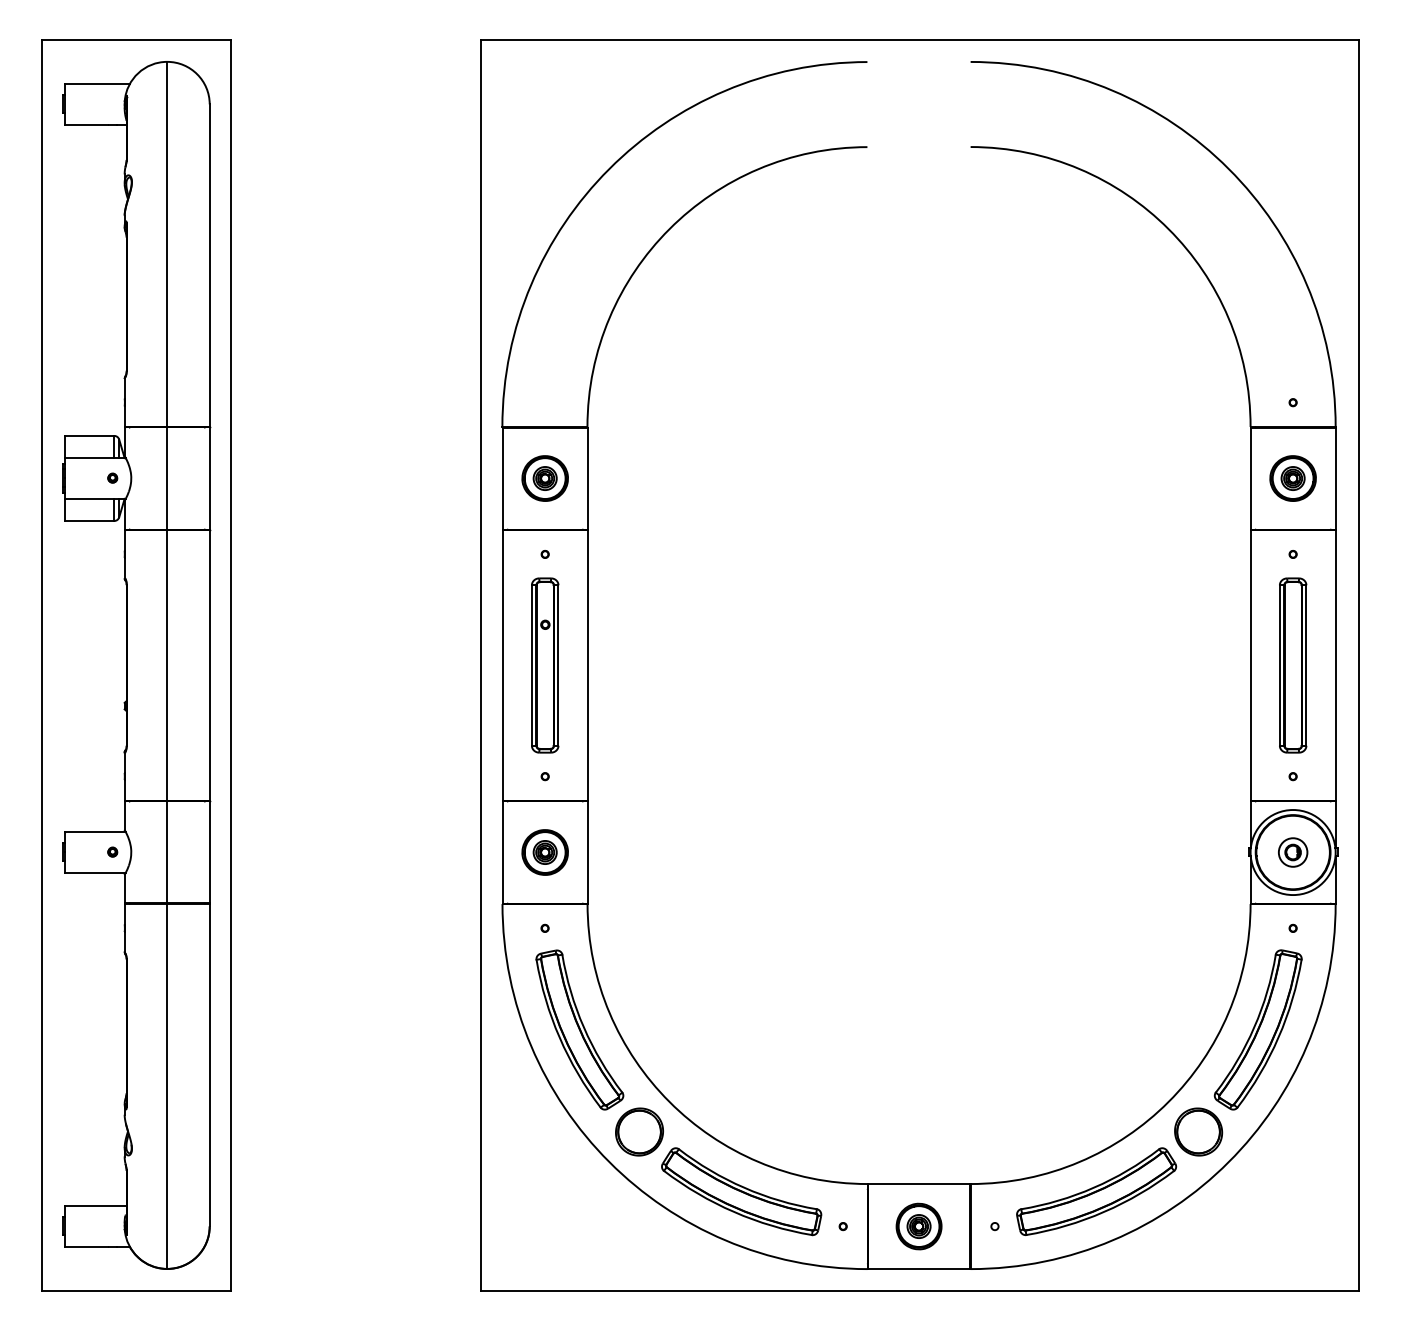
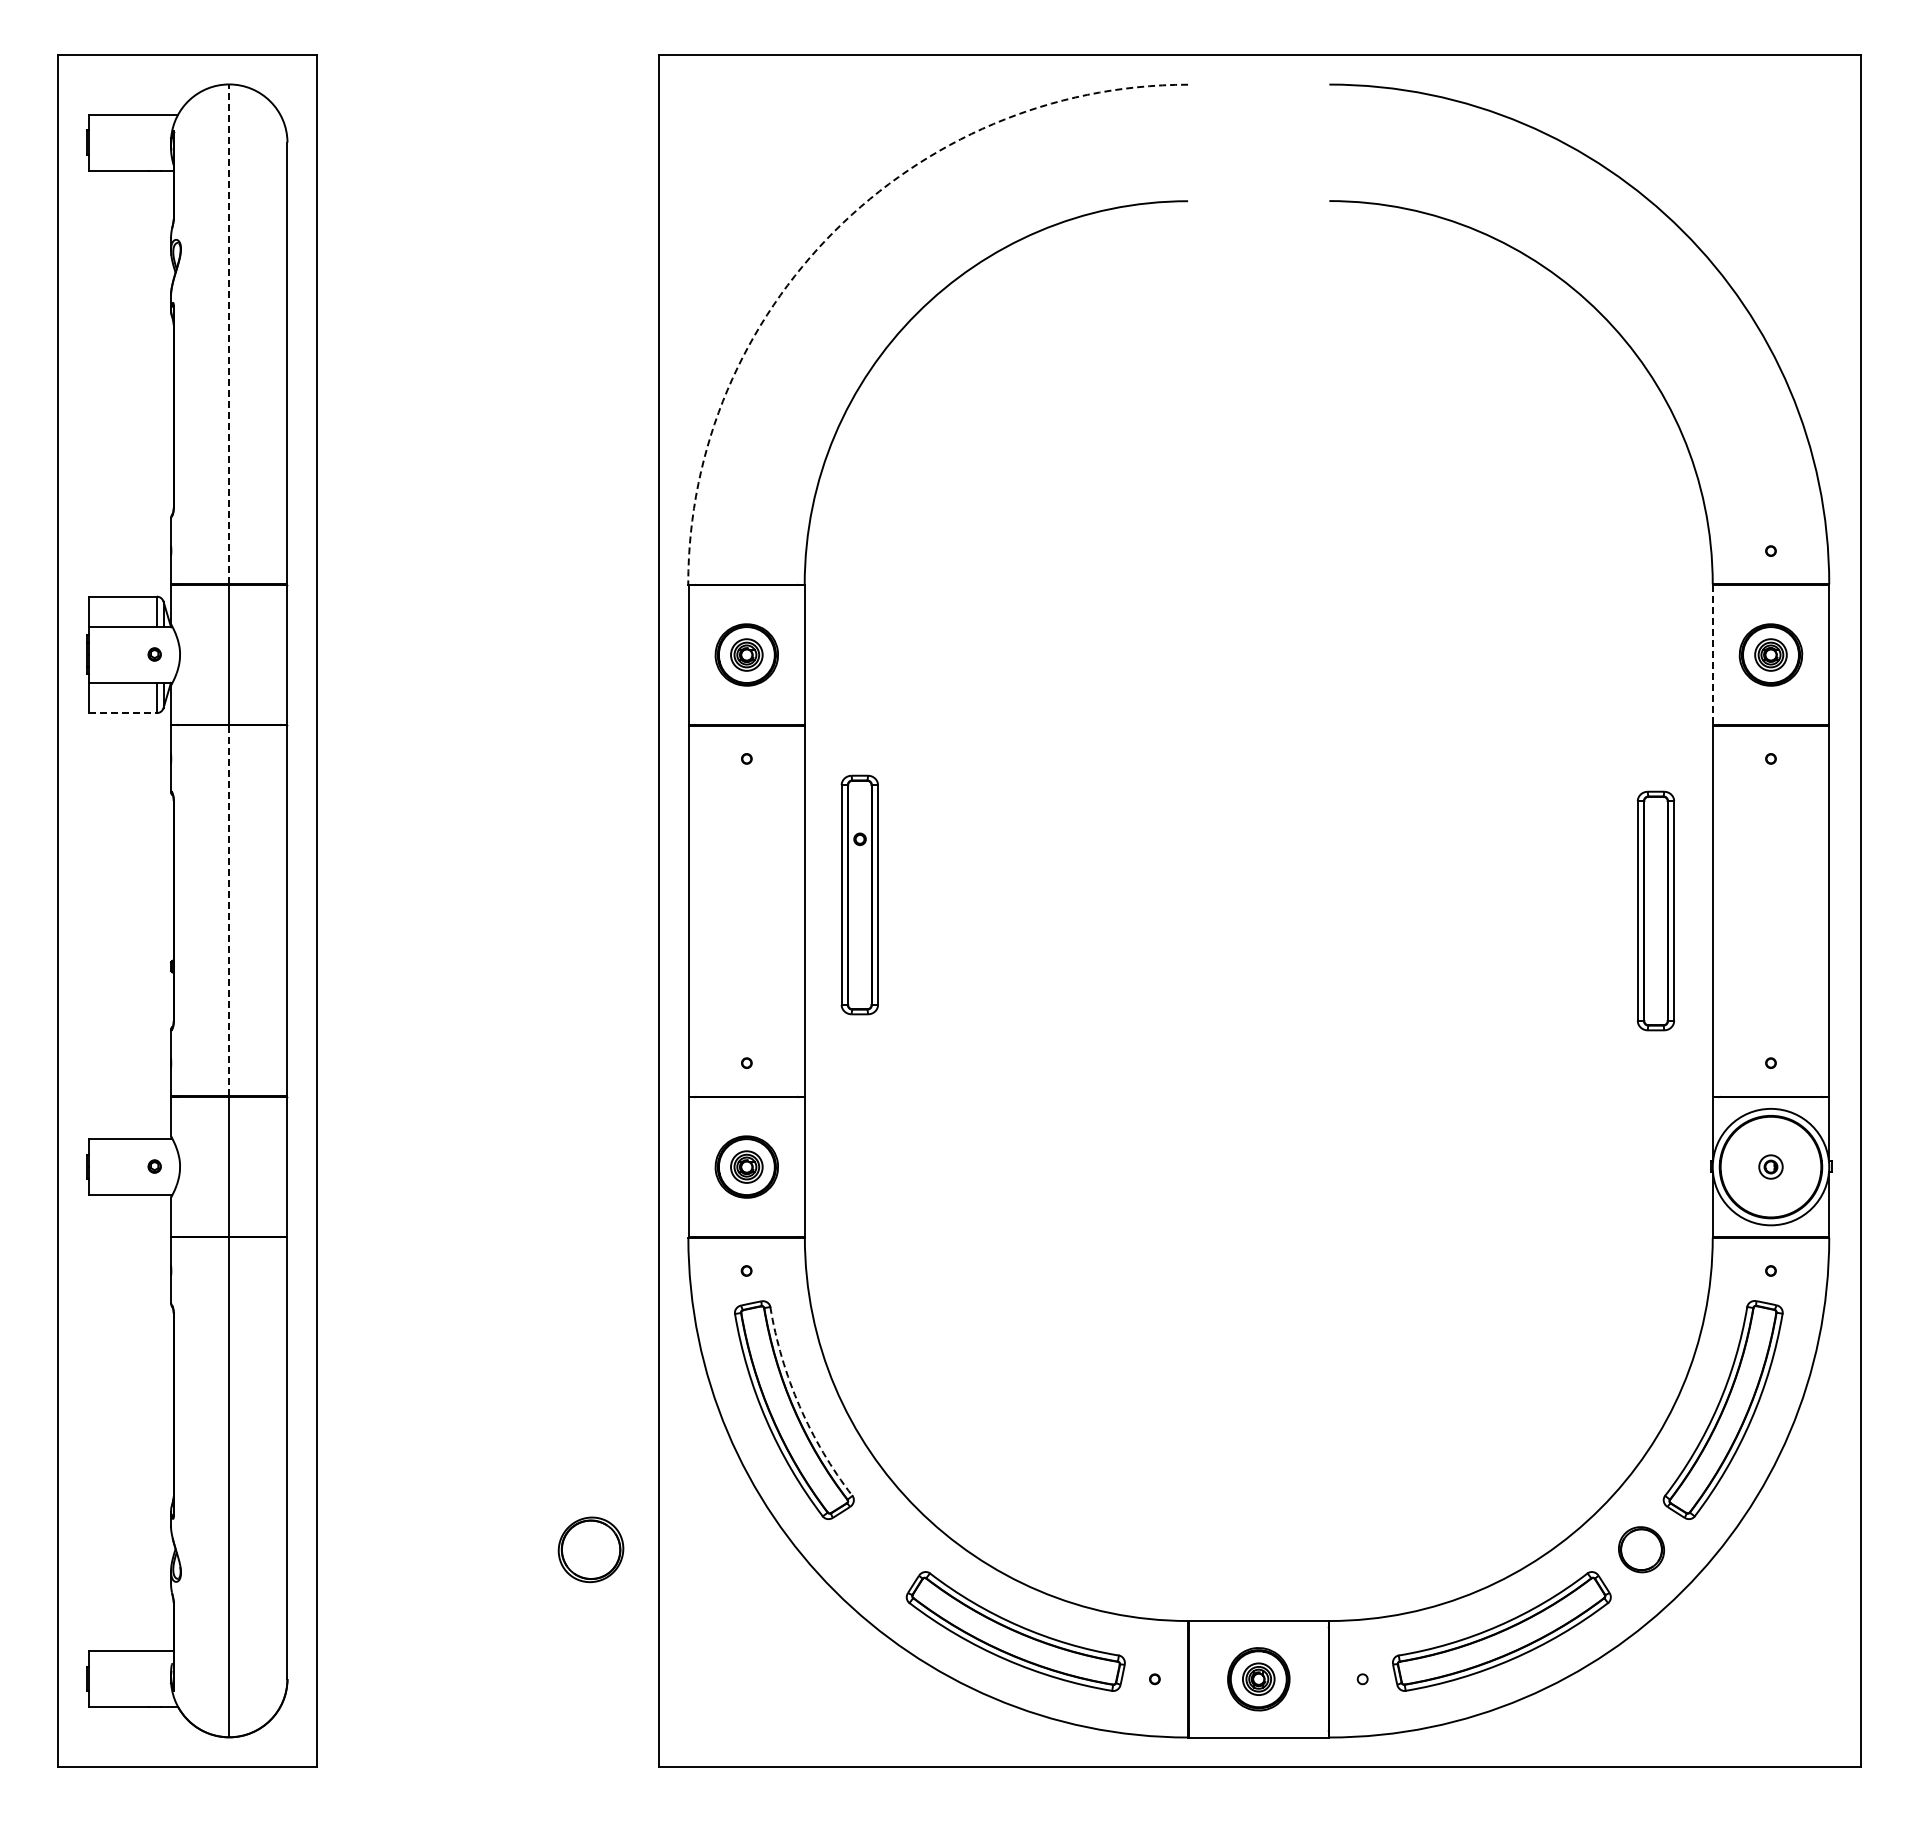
arc: (609, 169) -> (834, 231), solid -> dashed
line: (167, 244) -> (229, 334), solid -> dashed
line: (1250, 478) -> (1712, 655), solid -> dashed
line: (89, 521) -> (123, 713), solid -> dashed
line: (167, 665) -> (229, 910), solid -> dashed
part: (544, 665) -> (859, 894), moved
part: (1292, 665) -> (1655, 910), moved
part: (1292, 852) -> (1770, 1166), size x0.6
arc: (583, 1027) -> (799, 1406), solid -> dashed
part: (639, 1131) -> (590, 1549), moved
part: (1198, 1131) -> (1641, 1549), size x0.7

